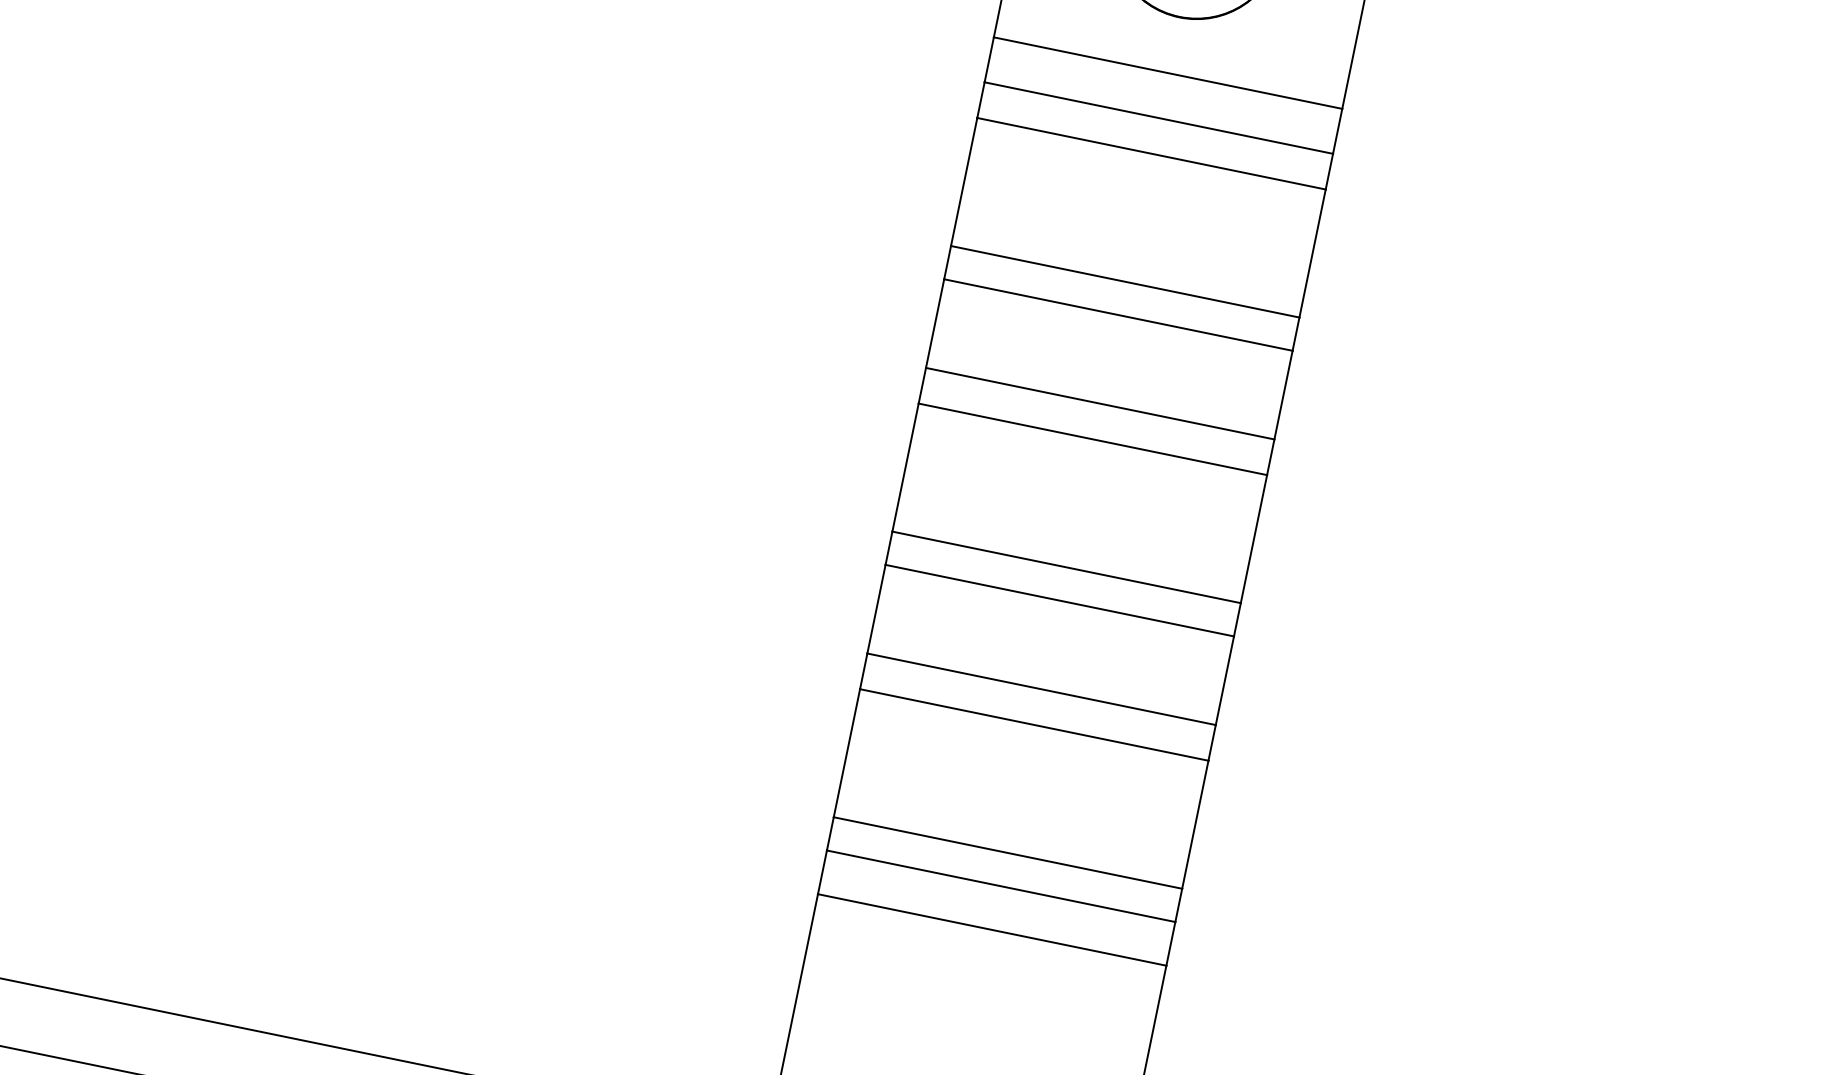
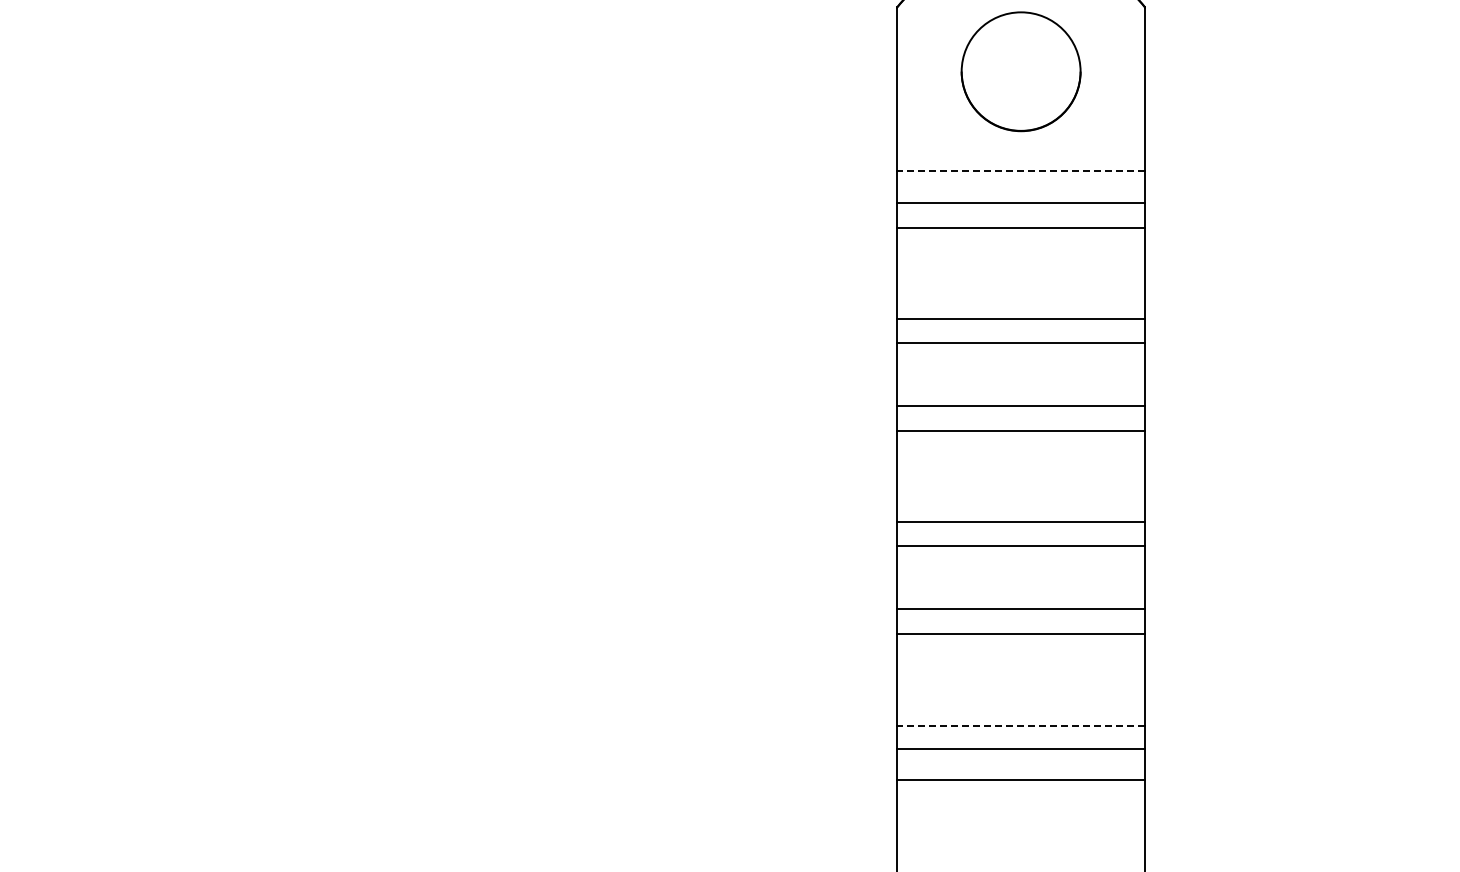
line: (1168, 72) -> (1021, 170), solid -> dashed
line: (1008, 853) -> (1021, 725), solid -> dashed

